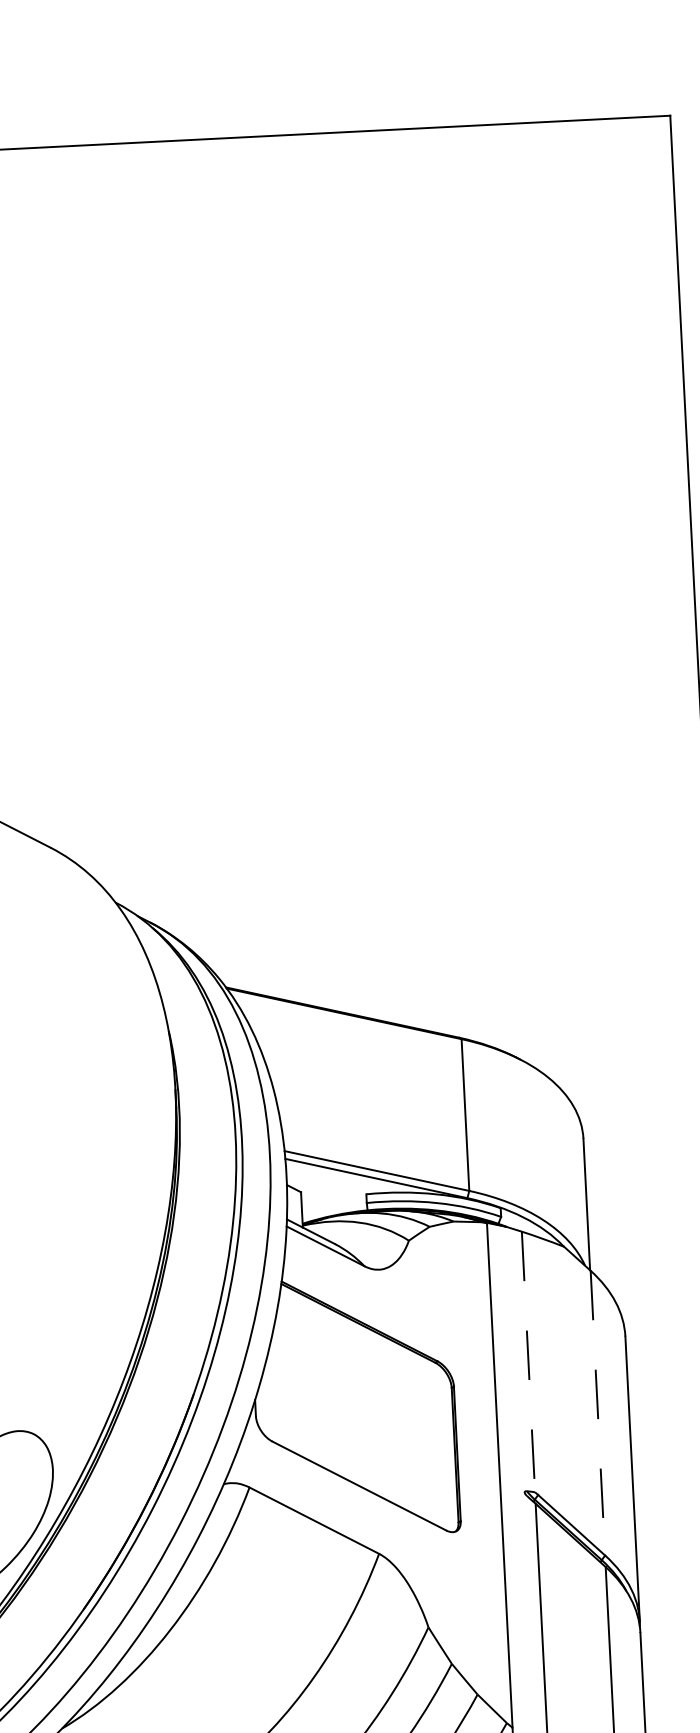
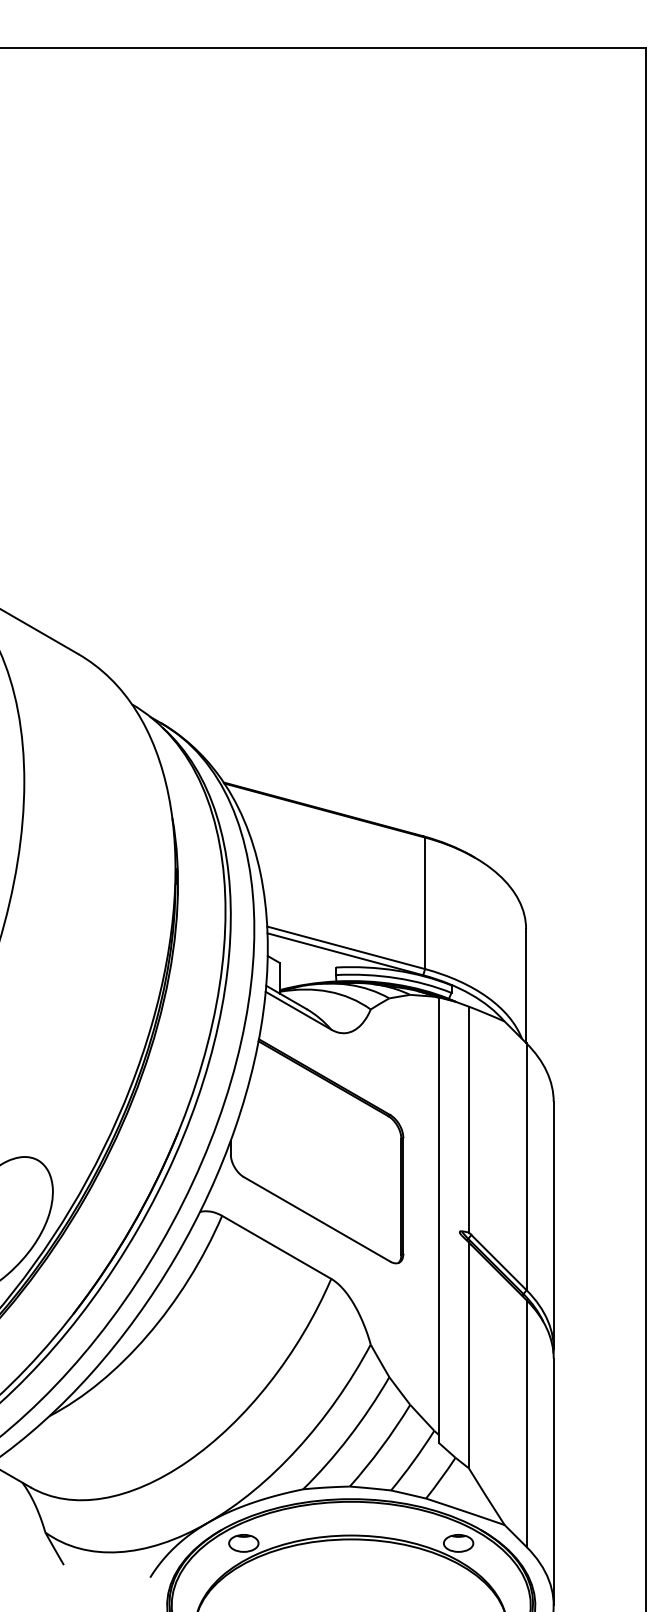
line: (528, 1361) -> (468, 1119), dashed -> solid
line: (597, 1413) -> (526, 1167), dashed -> solid

